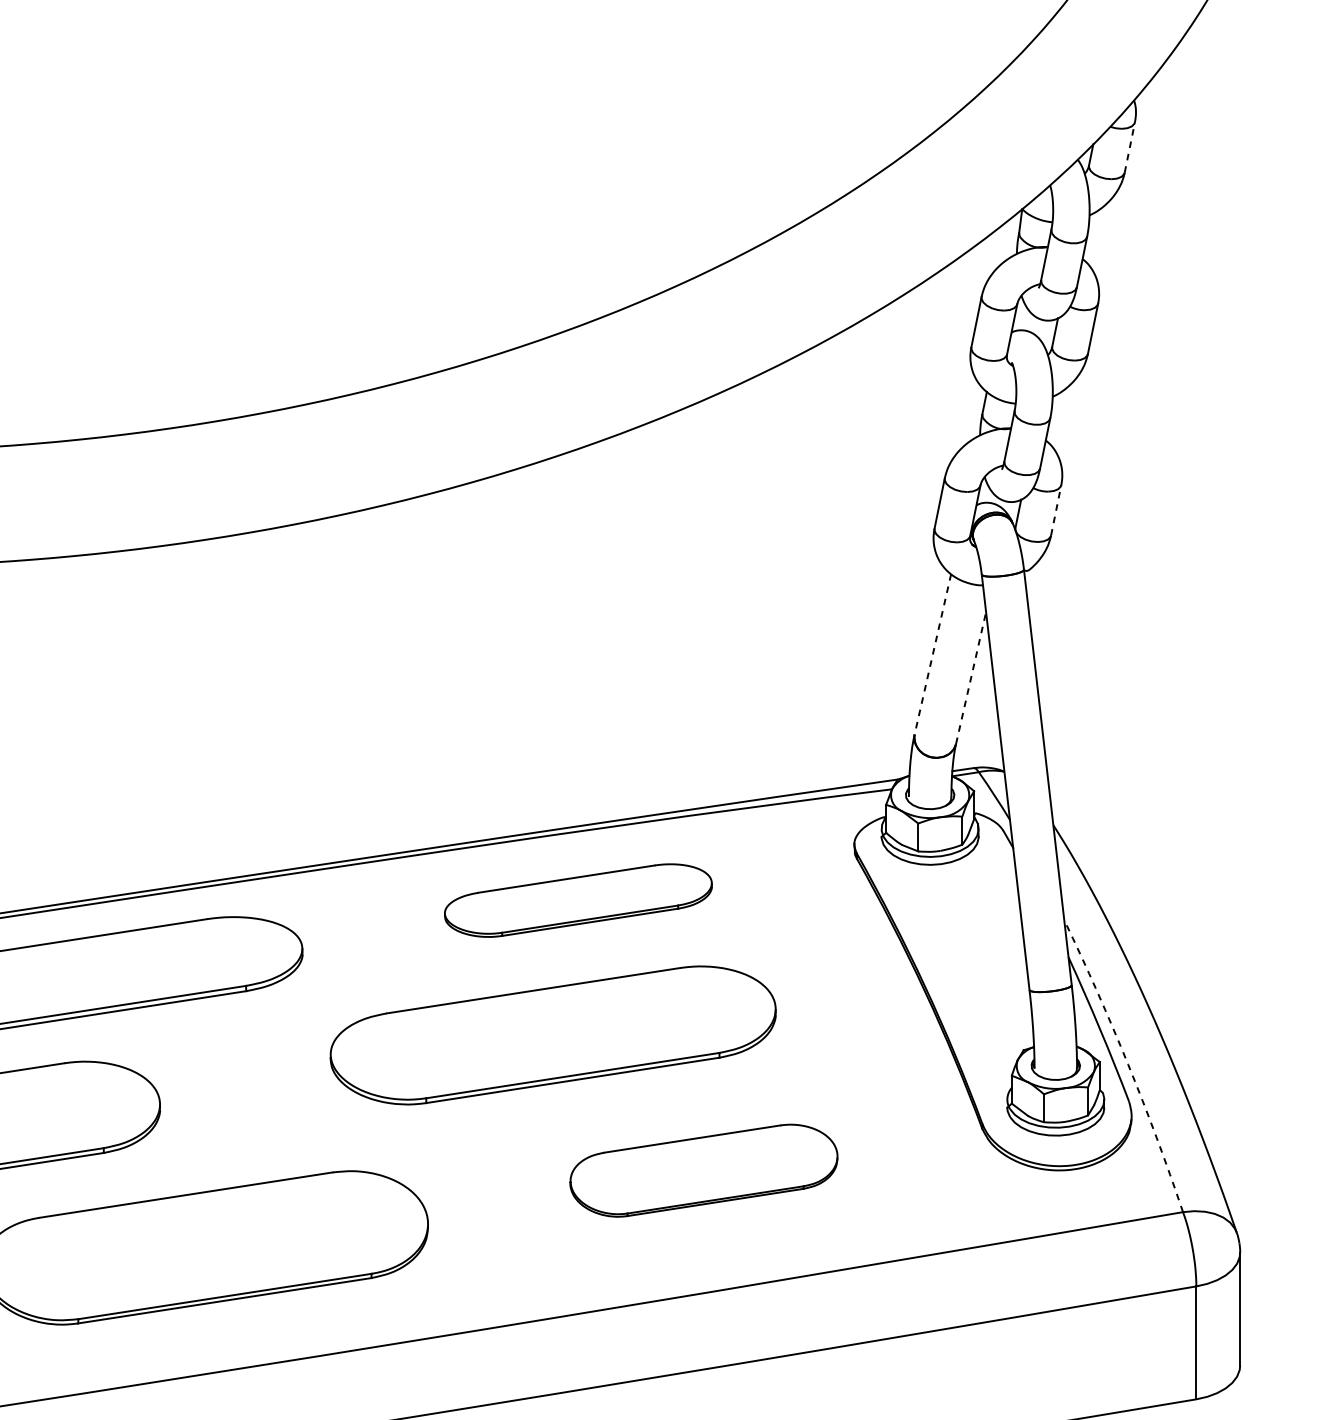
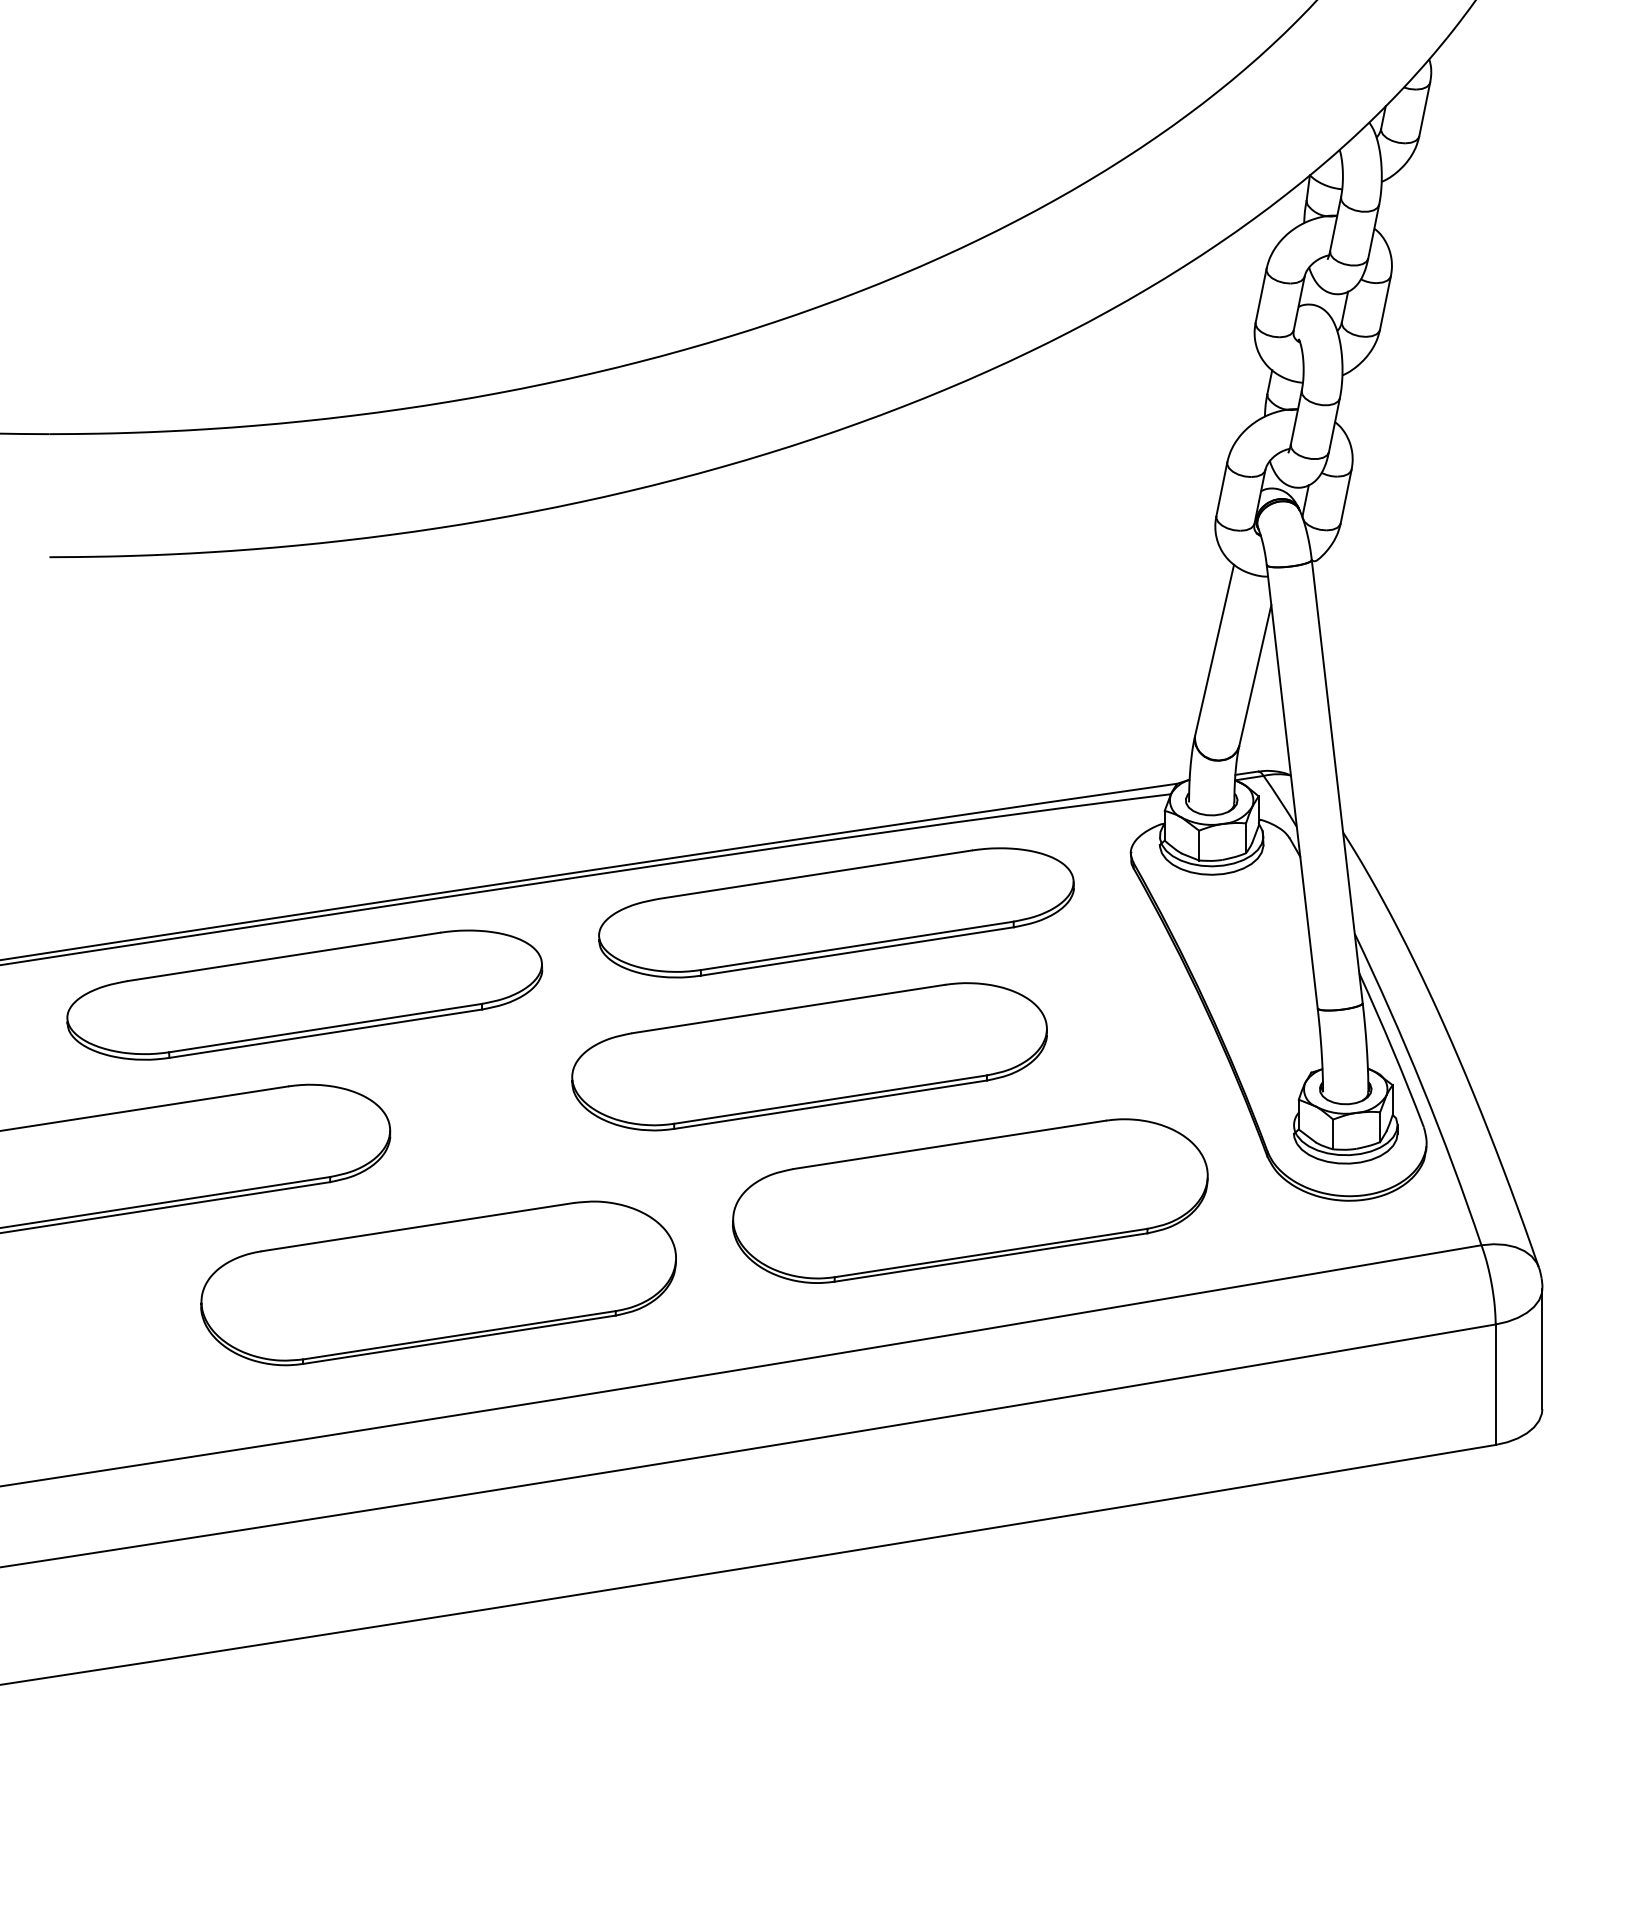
line: (1129, 147) -> (1424, 109), dashed -> solid
line: (1056, 510) -> (1346, 496), dashed -> solid
line: (932, 654) -> (1214, 650), dashed -> solid
line: (971, 678) -> (1255, 675), dashed -> solid
part: (578, 900) -> (836, 912), size x1.67
arc: (1127, 1064) -> (1422, 1087), dashed -> solid
part: (704, 1170) -> (970, 1200), size x1.67

